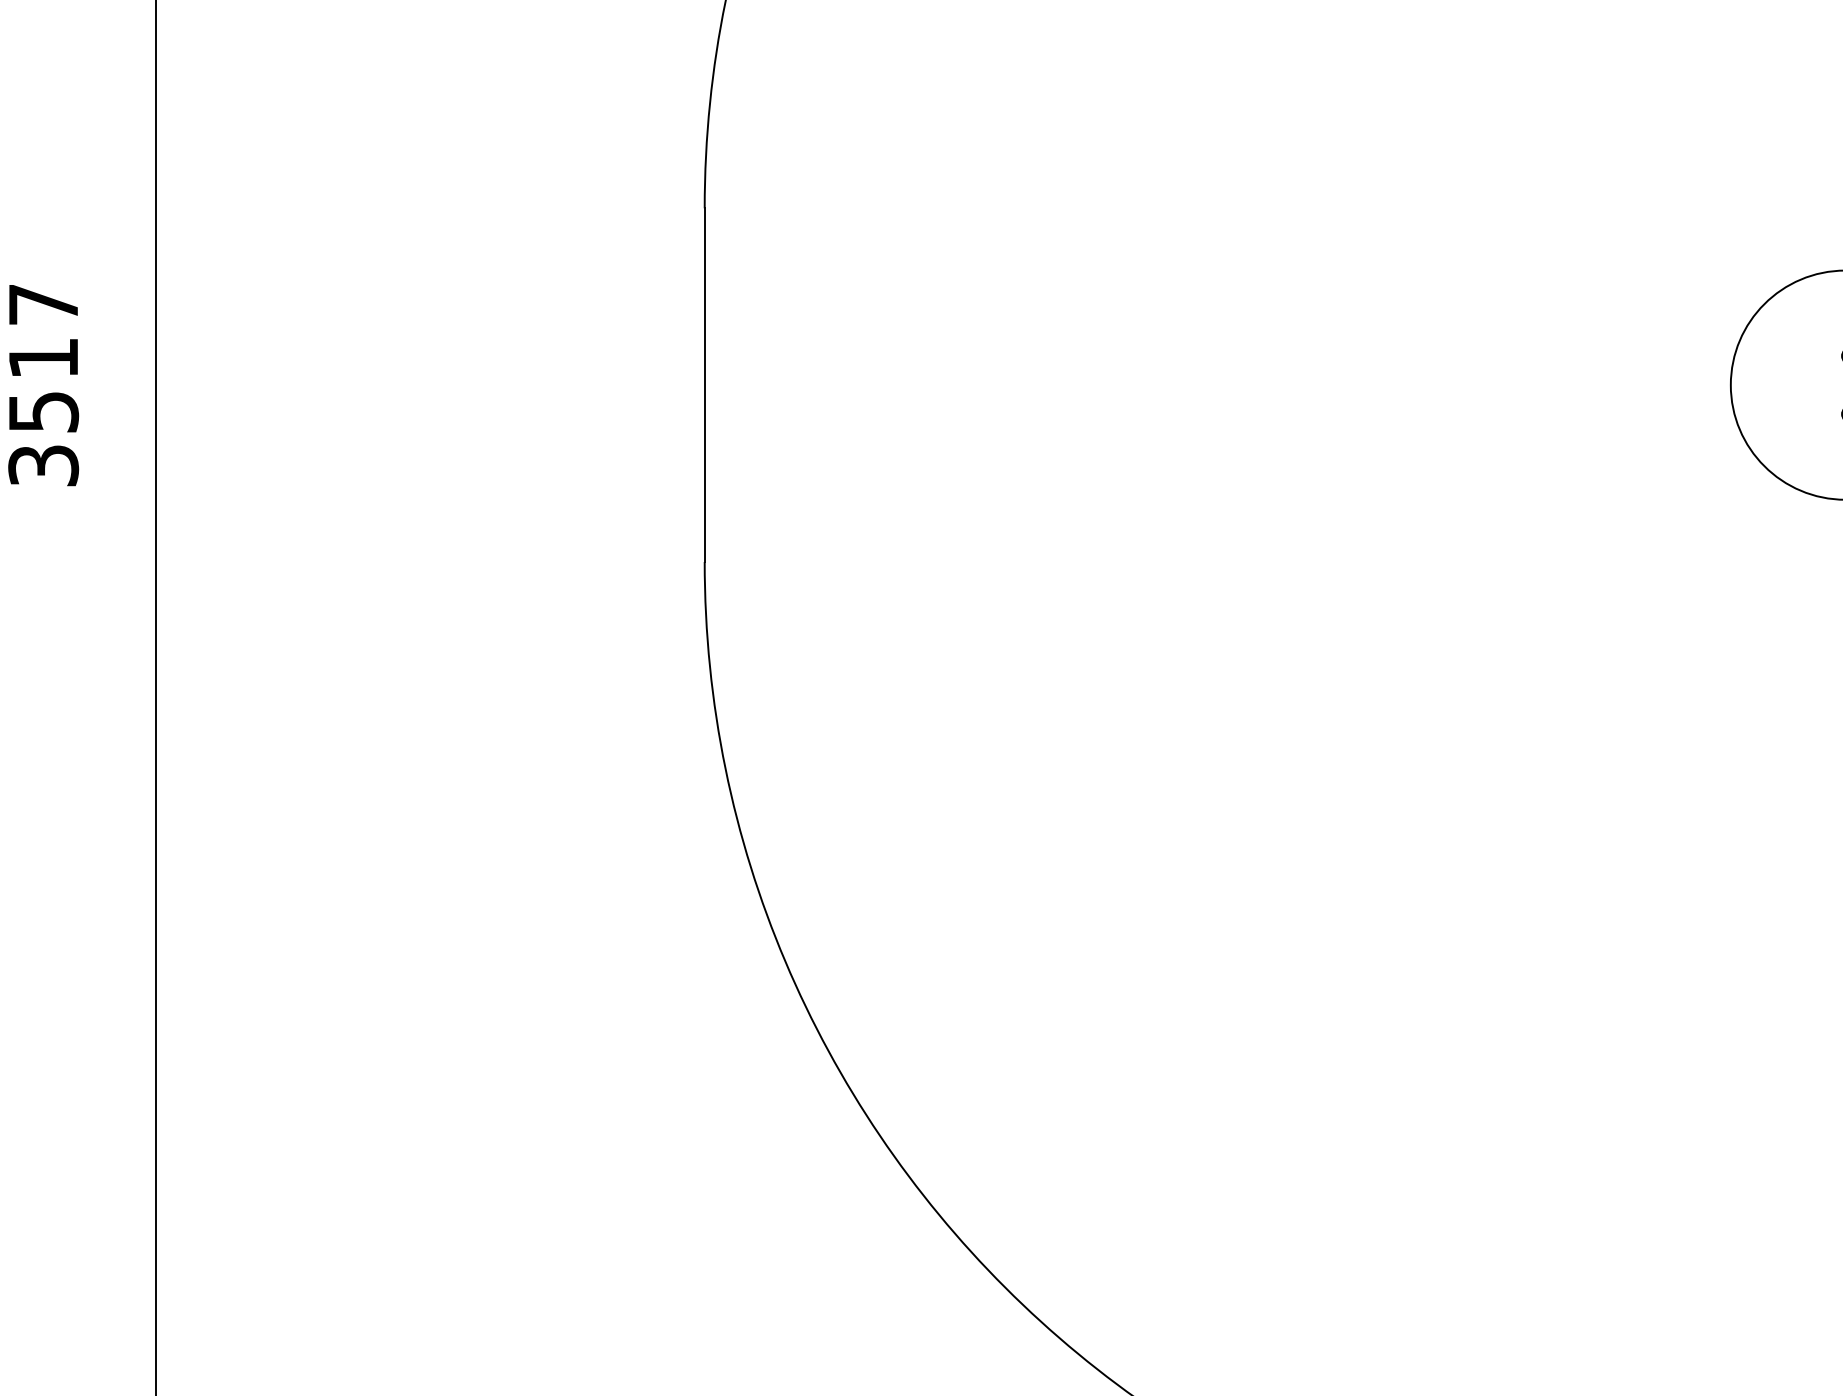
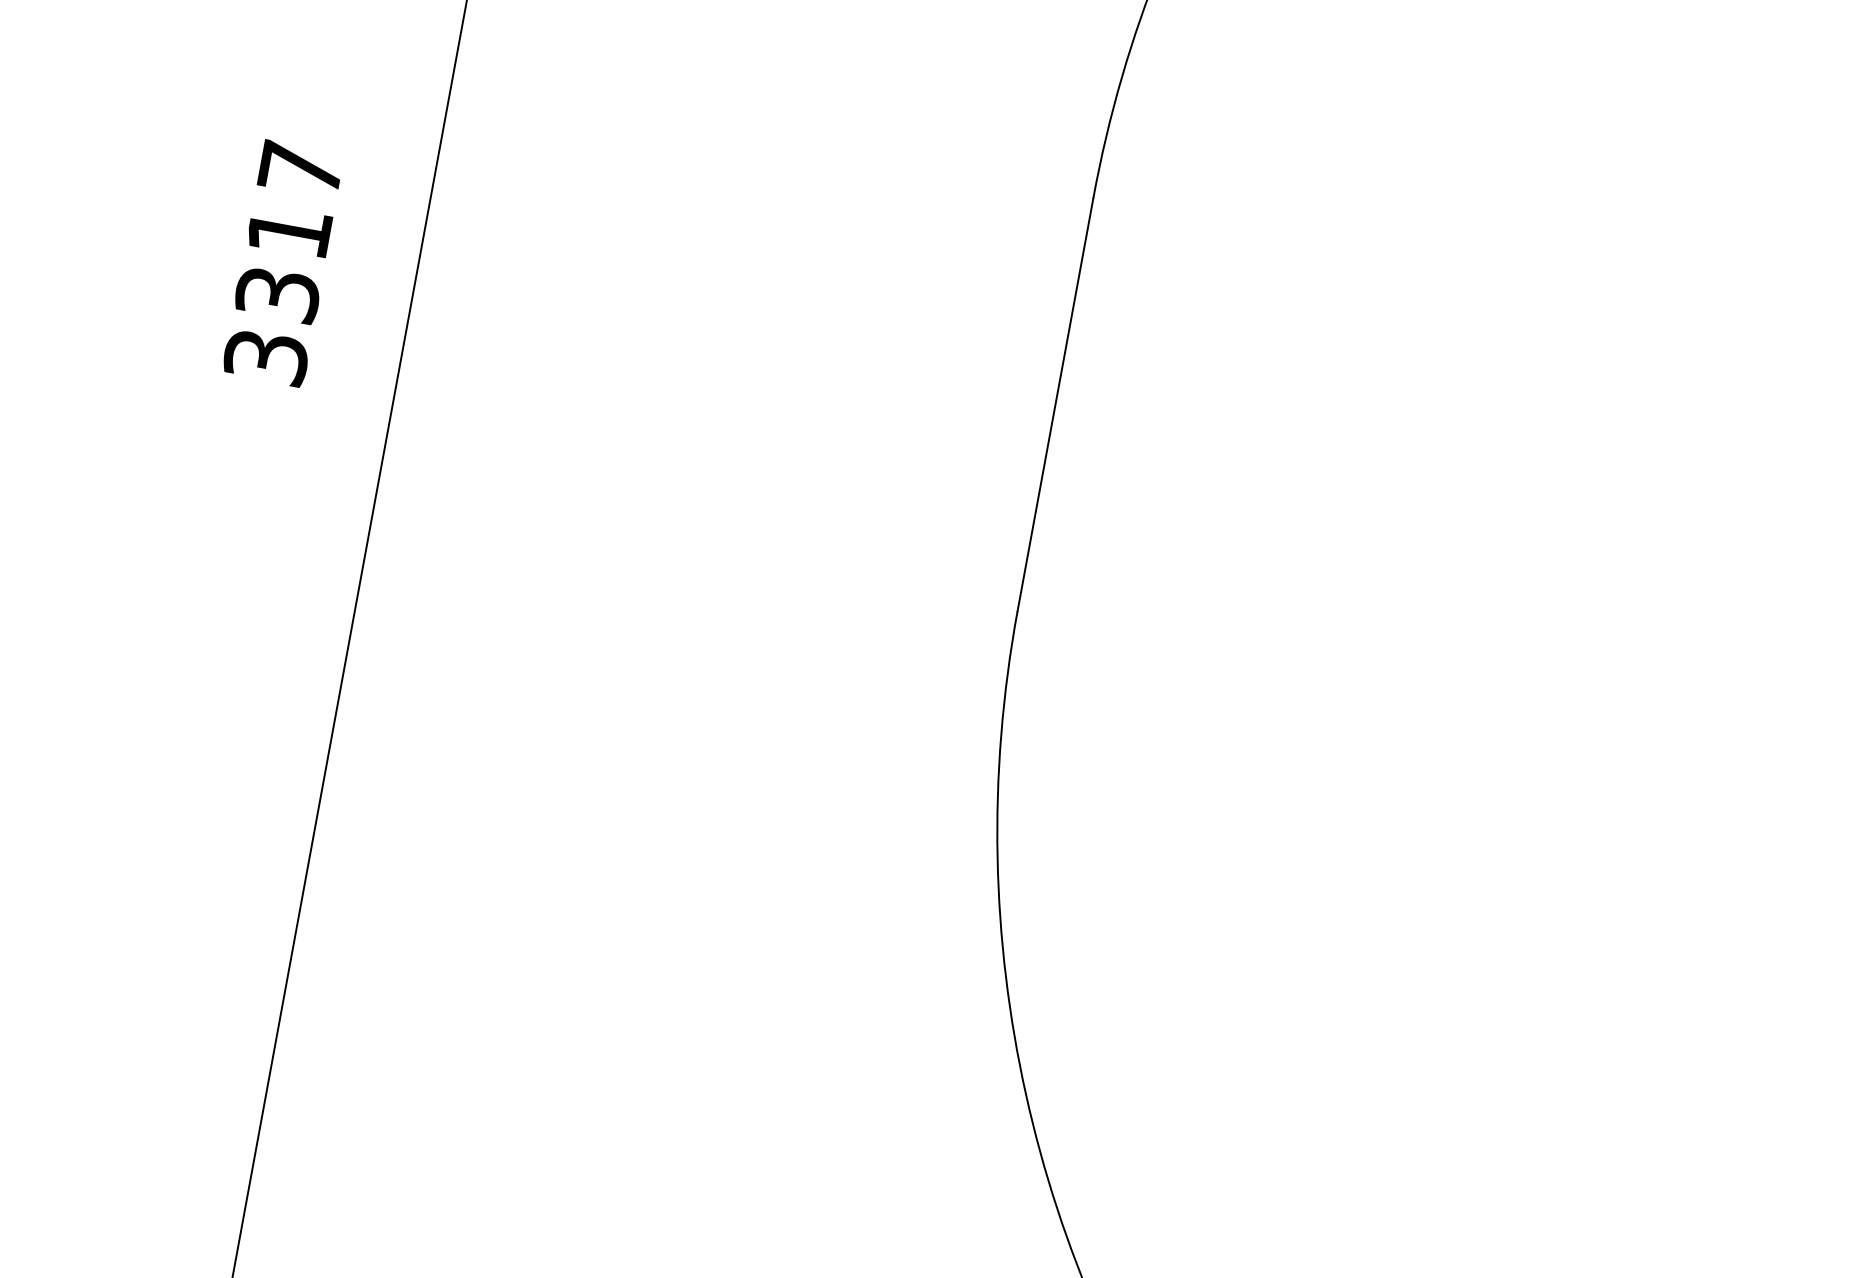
text: (43, 412) -> (277, 295), 3517 -> 3317

